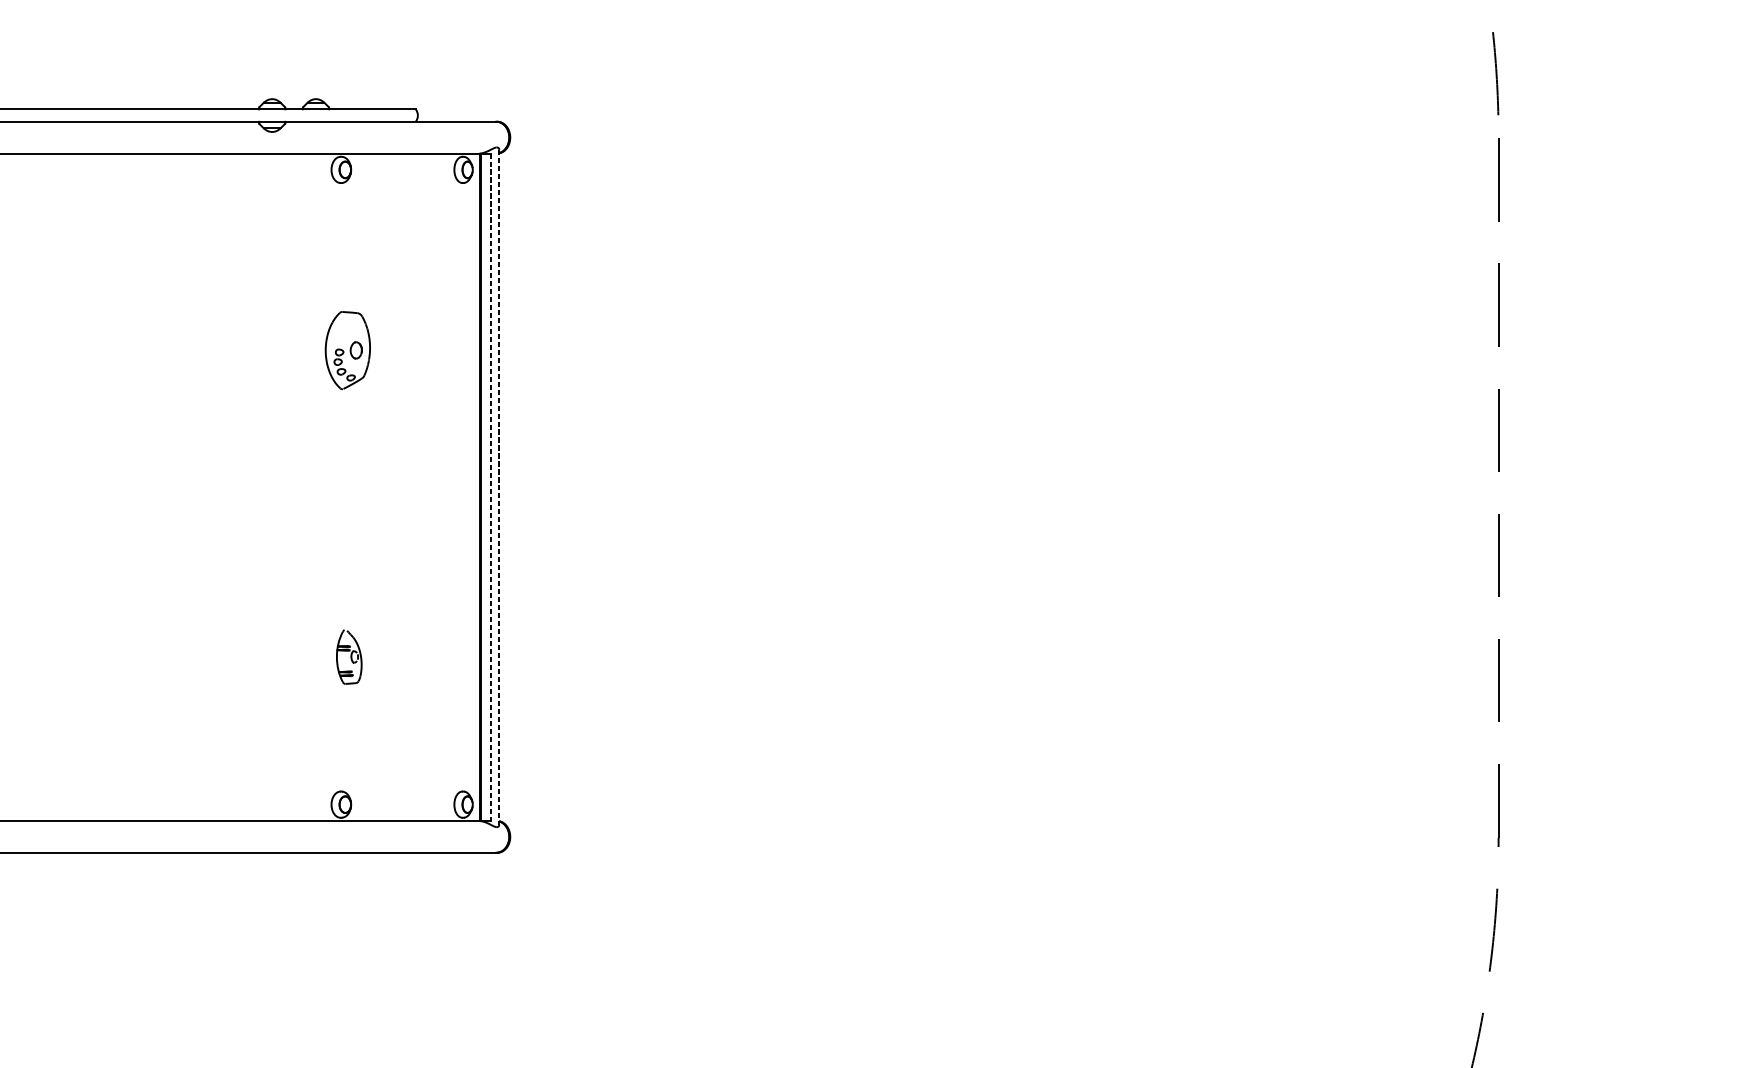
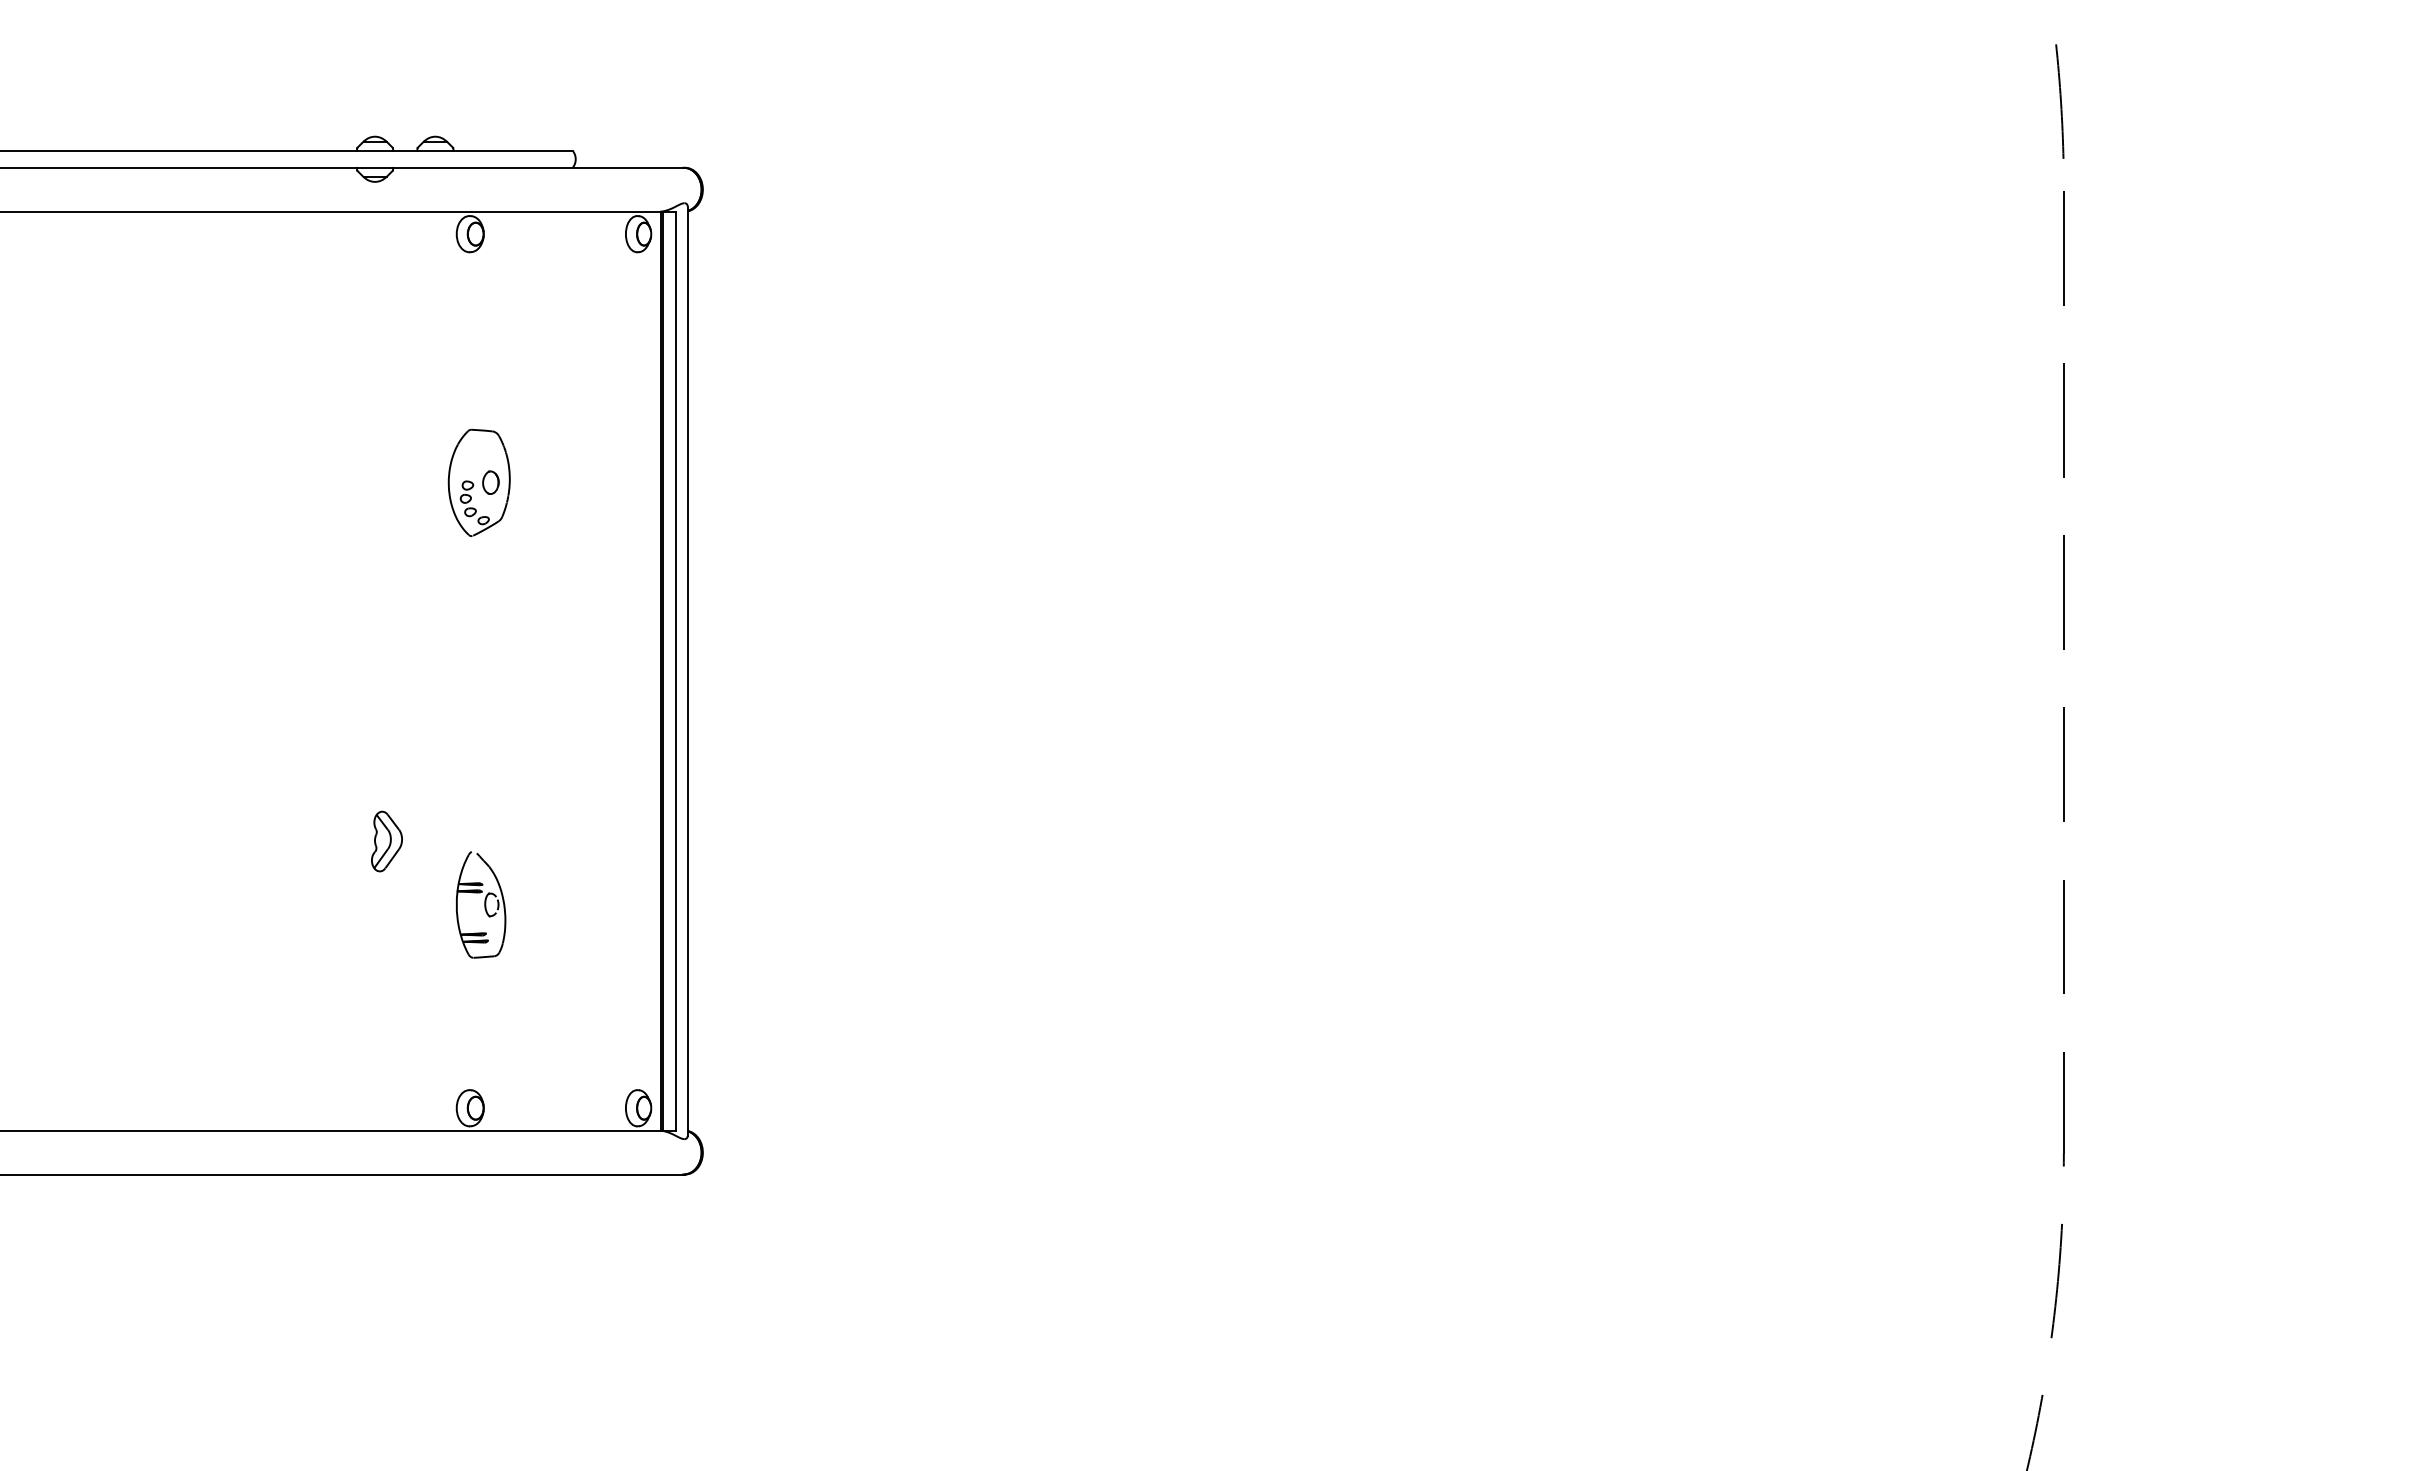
line: (491, 487) -> (676, 671), dashed -> solid
line: (499, 487) -> (687, 671), dashed -> solid
part: (280, 610) -> (386, 841), added
part: (349, 656) -> (481, 904), size x1.43

